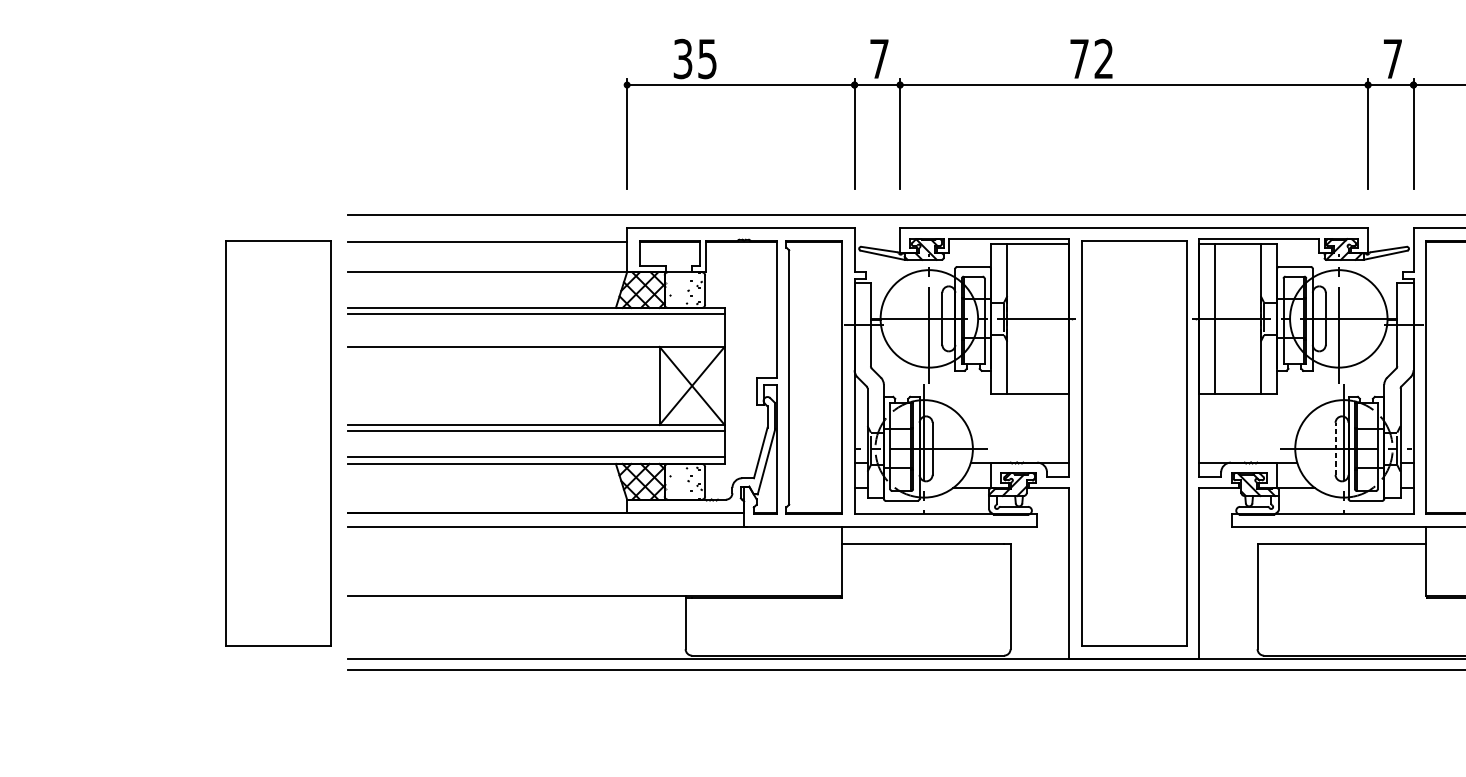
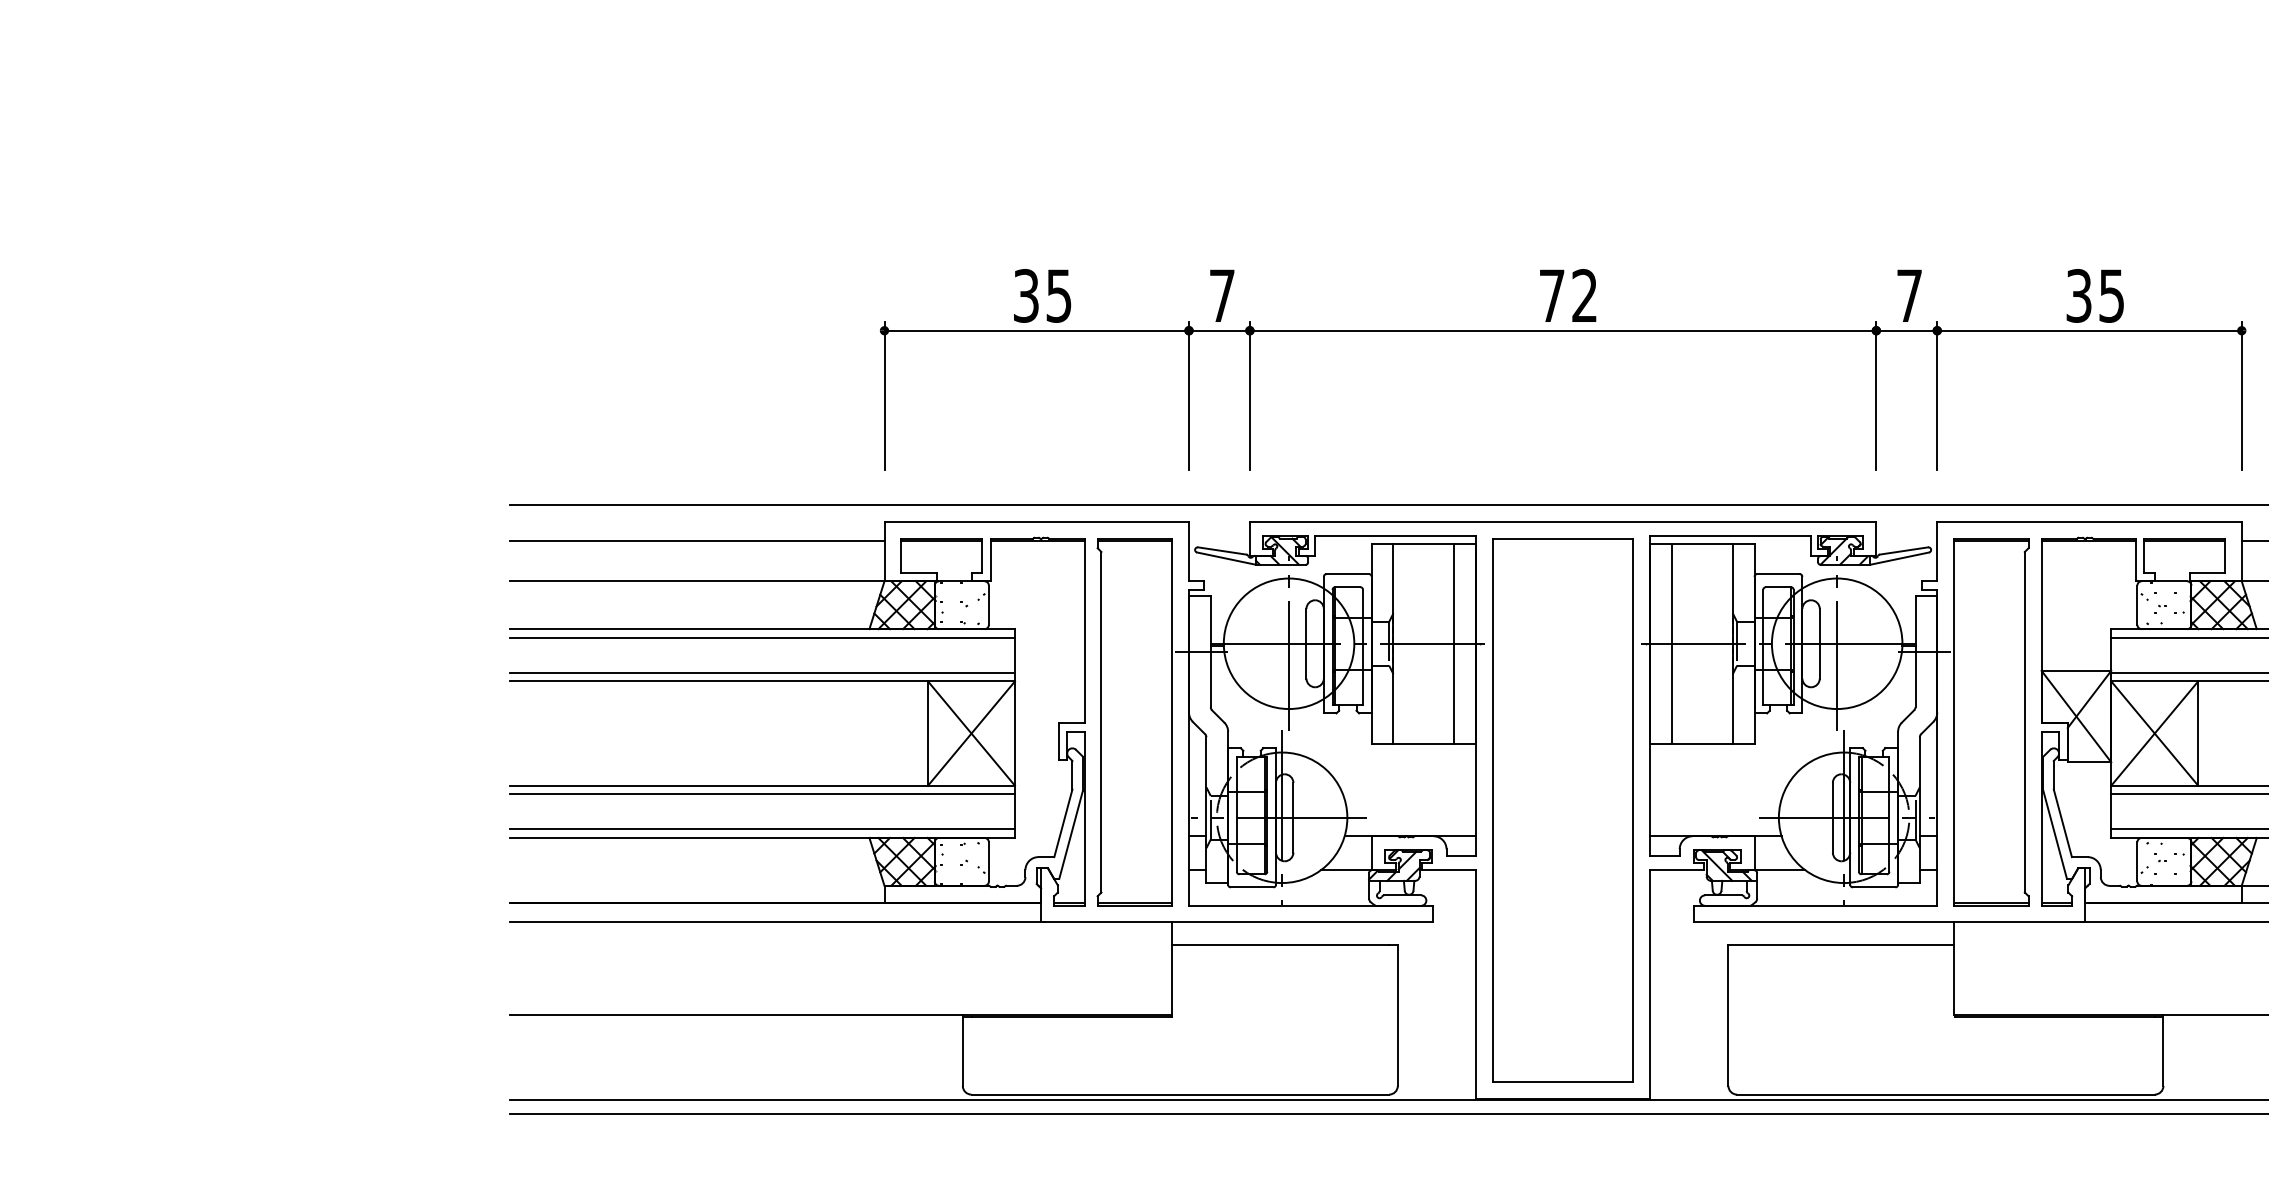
text: (695, 58) -> (1042, 295), moved
text: (1091, 58) -> (1568, 295), moved
line: (1052, 318) -> (1454, 643), added
line: (536, 340) -> (762, 672), added
part: (278, 443) -> (417, 810), removed
line: (1335, 448) -> (1832, 817), dashed -> solid

